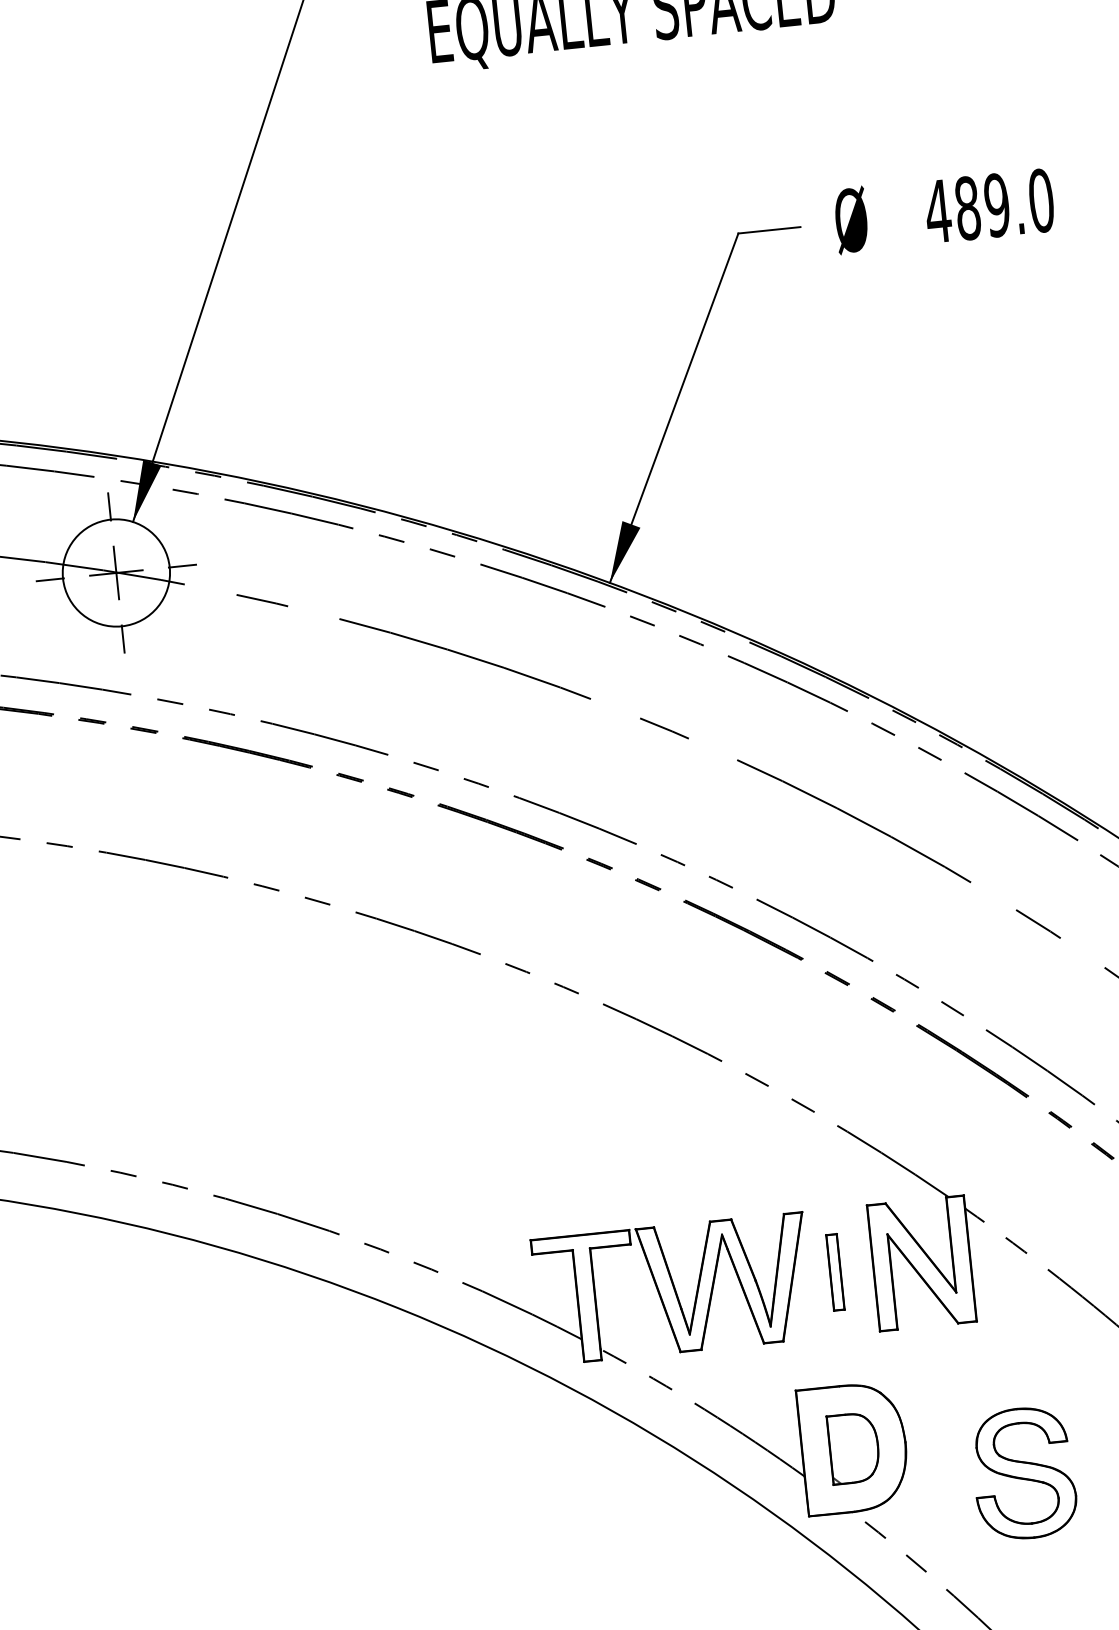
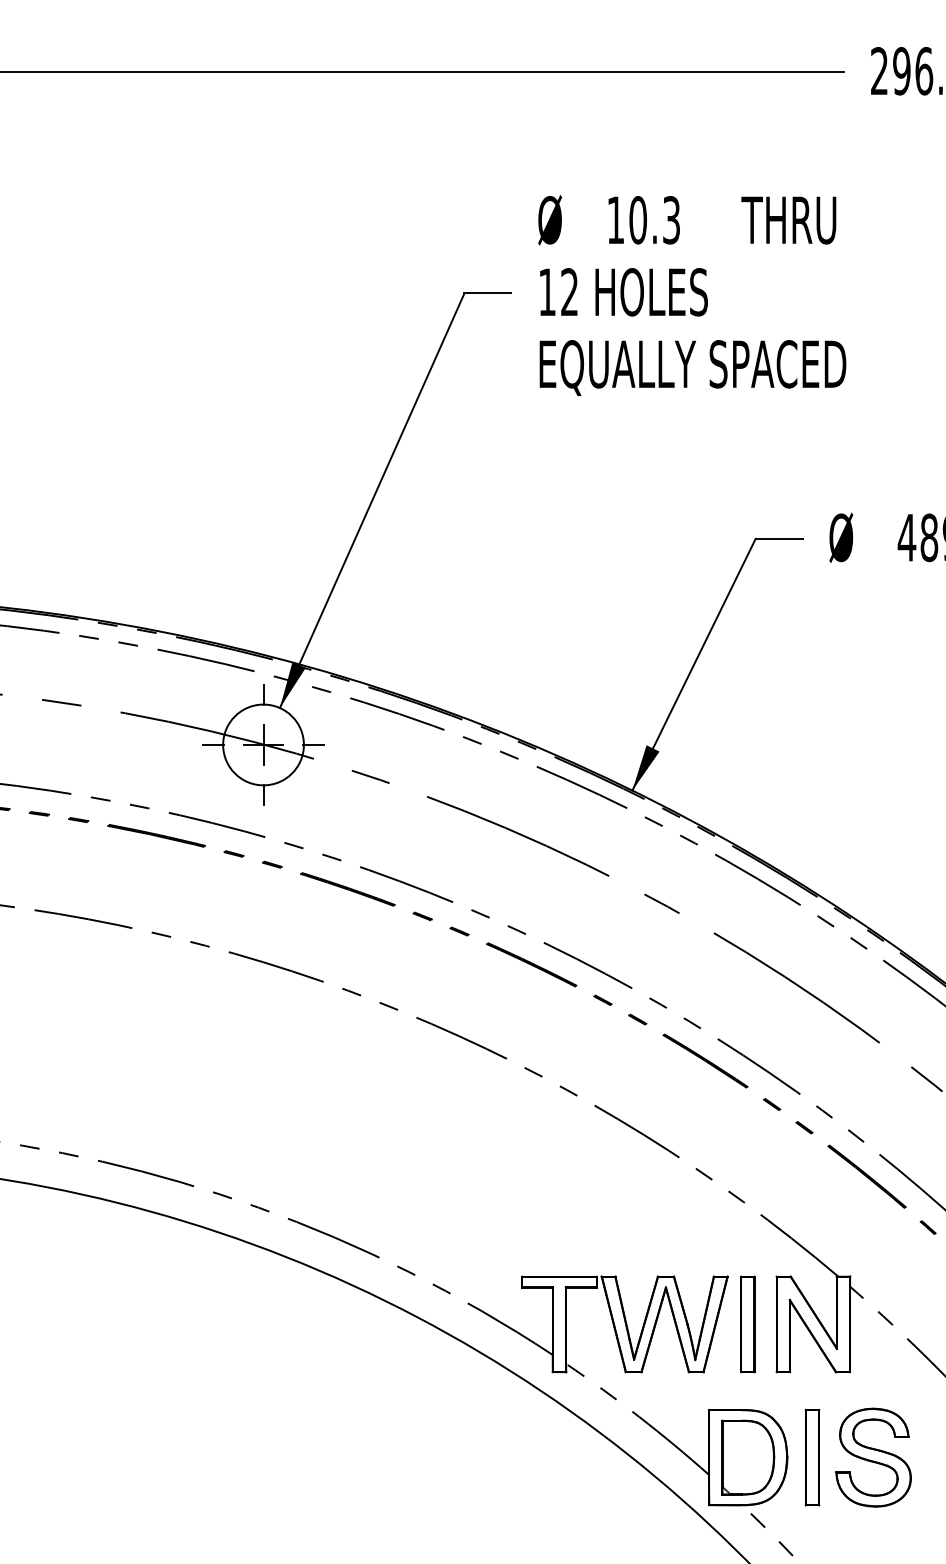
part: (834, 1272) -> (747, 1324), size x1.67
part: (938, 1439) -> (812, 1457), added
part: (854, 1448) -> (748, 1457), size x1.43
part: (1023, 1473) -> (873, 1457), moved

